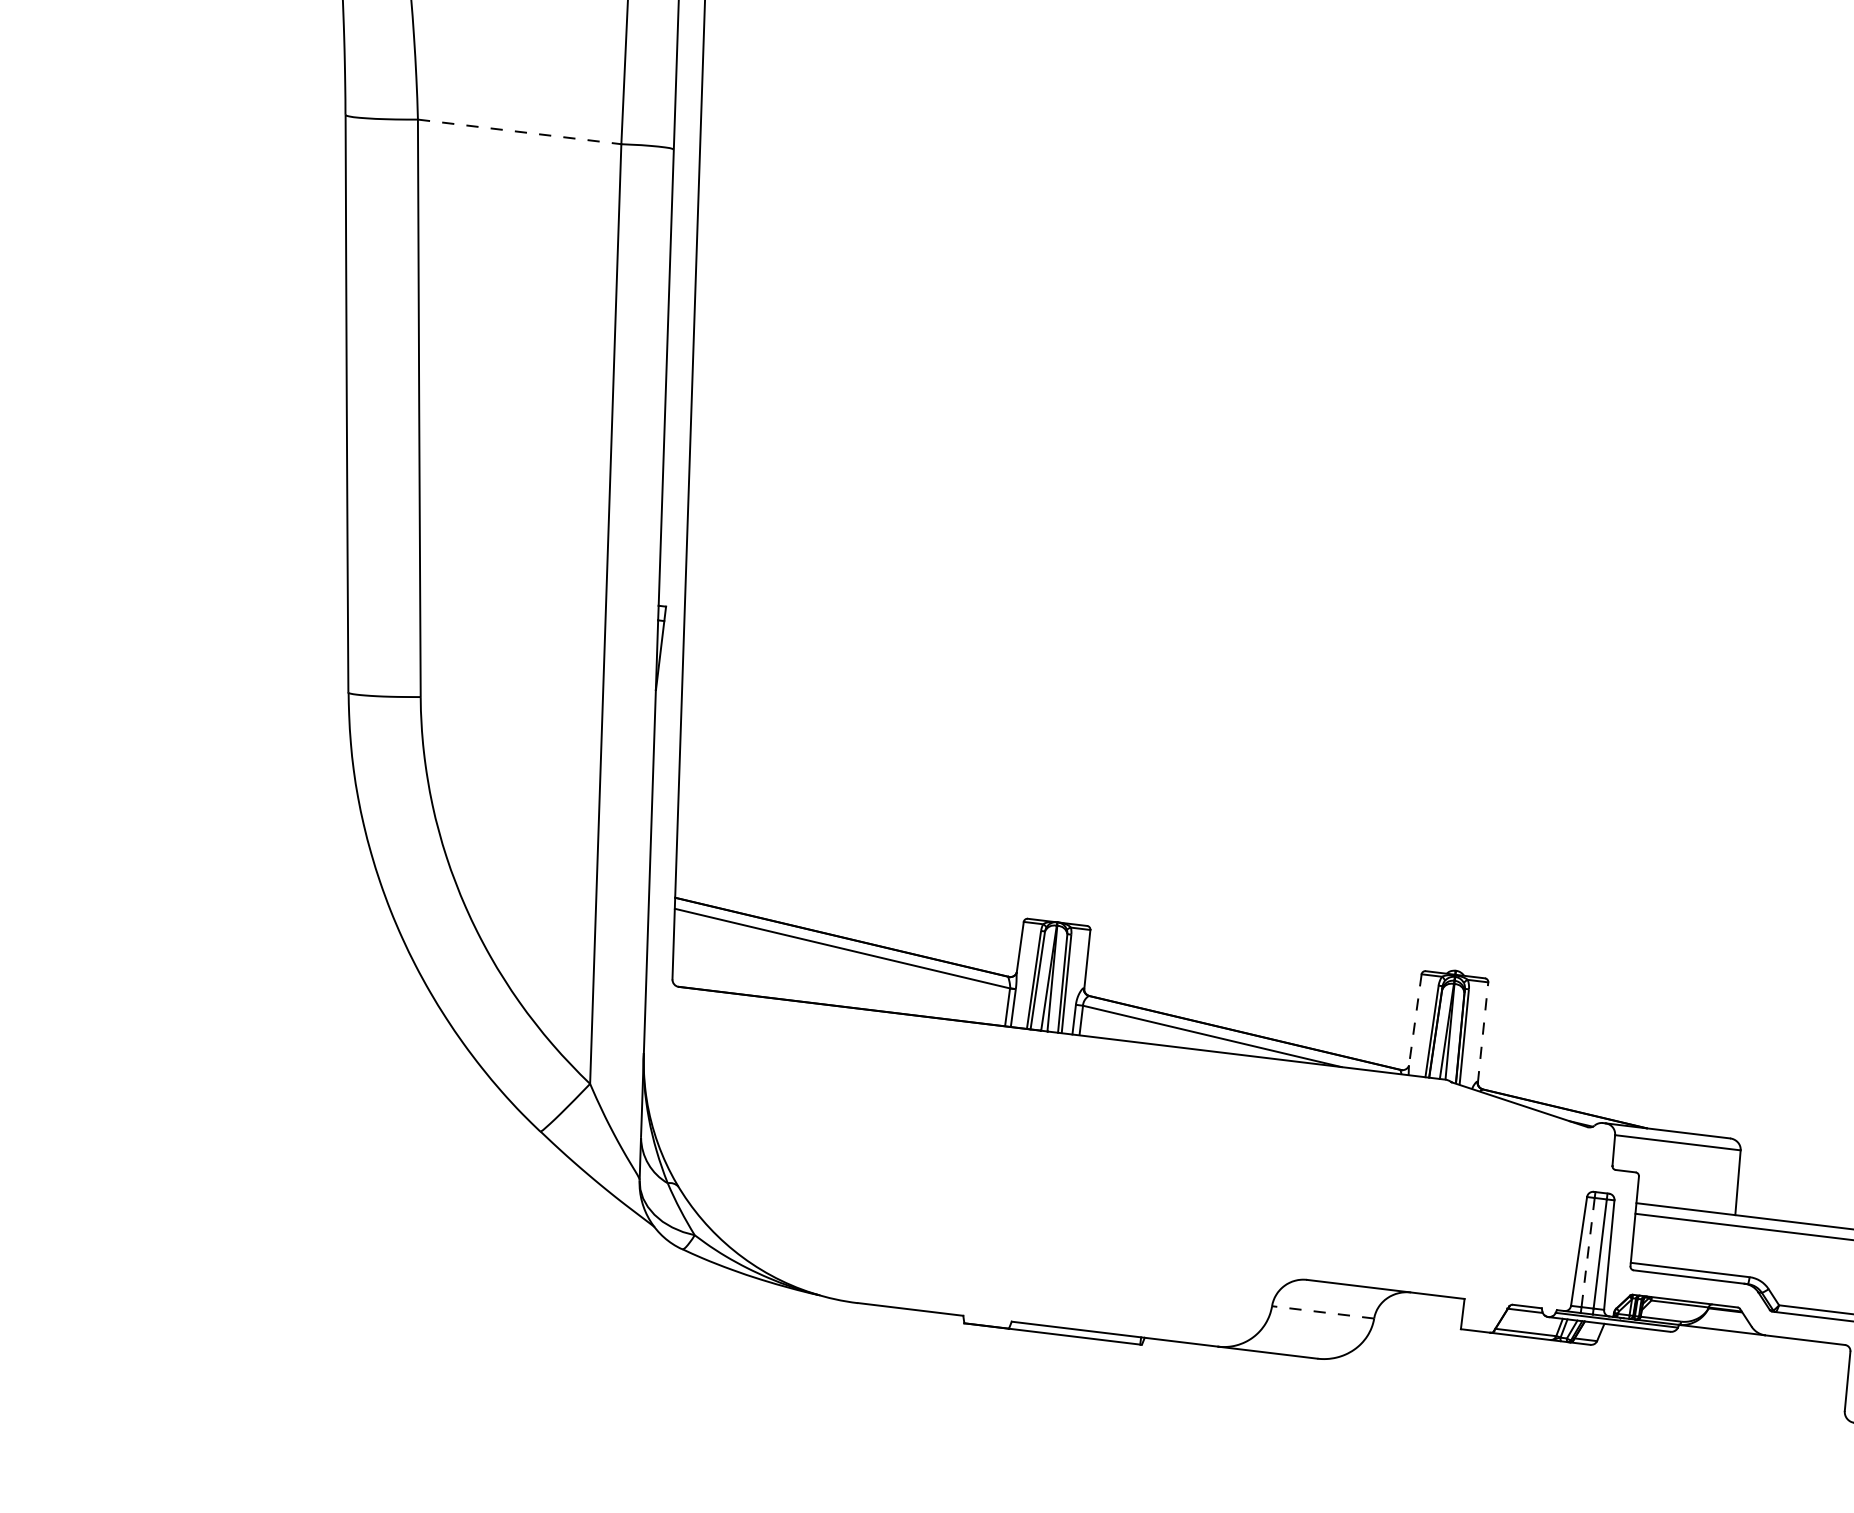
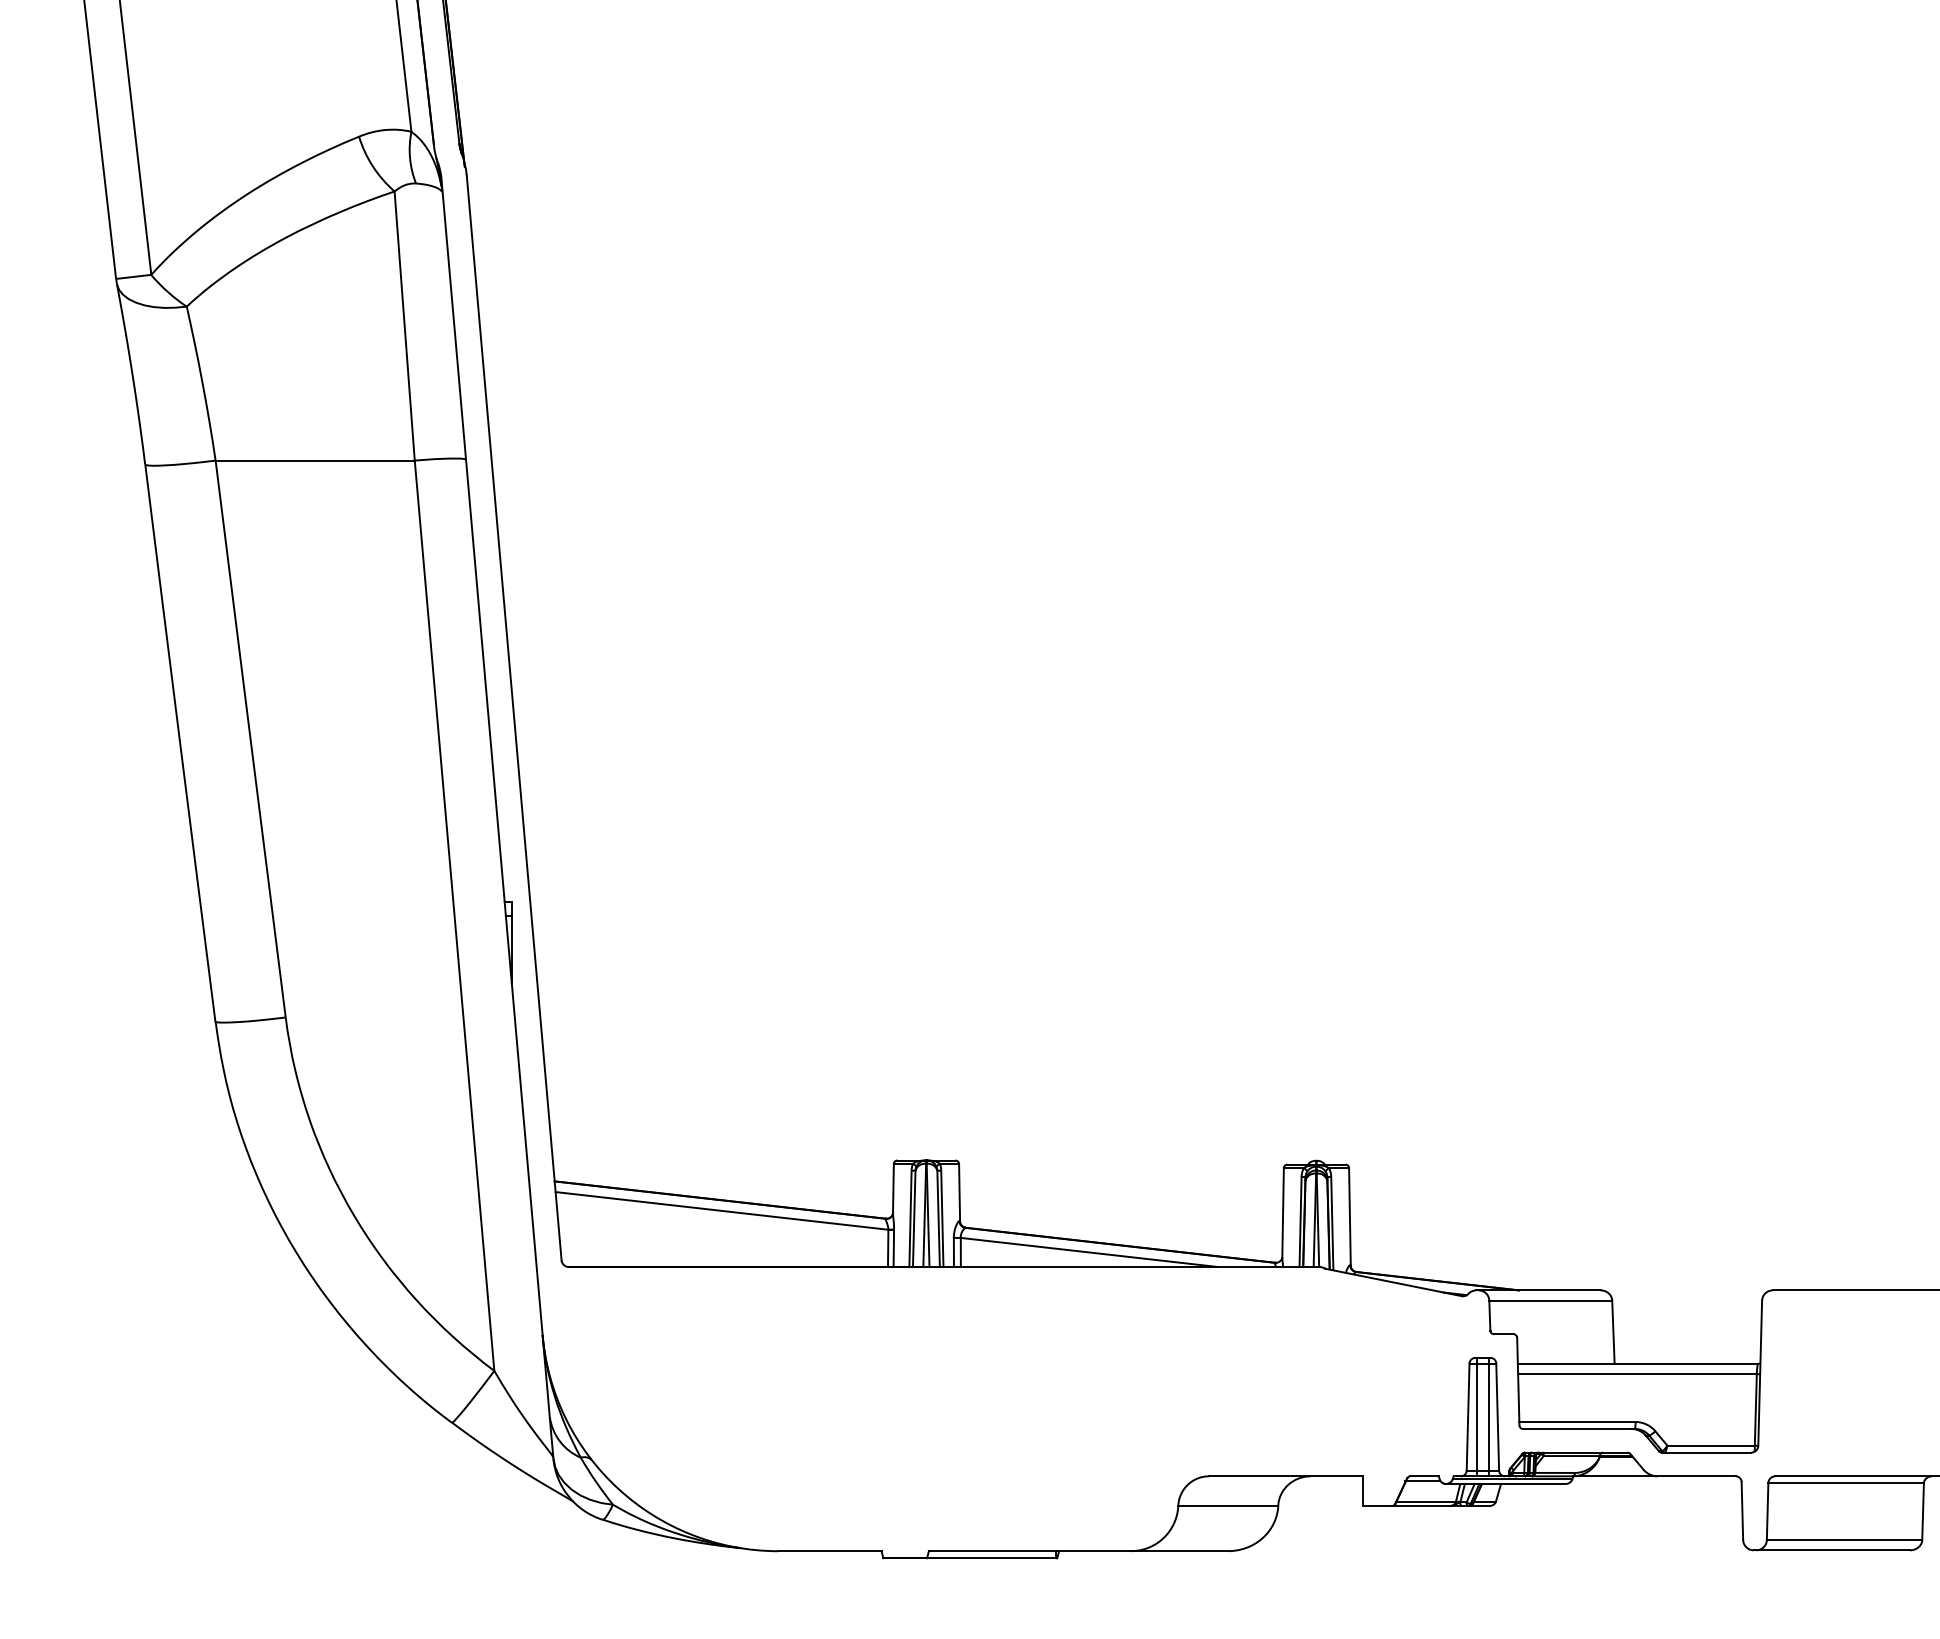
line: (519, 131) -> (315, 460), dashed -> solid
line: (1415, 1019) -> (1283, 1212), dashed -> solid
line: (1482, 1031) -> (1349, 1216), dashed -> solid
line: (1587, 1252) -> (1476, 1417), dashed -> solid
line: (1323, 1312) -> (1228, 1505), dashed -> solid

